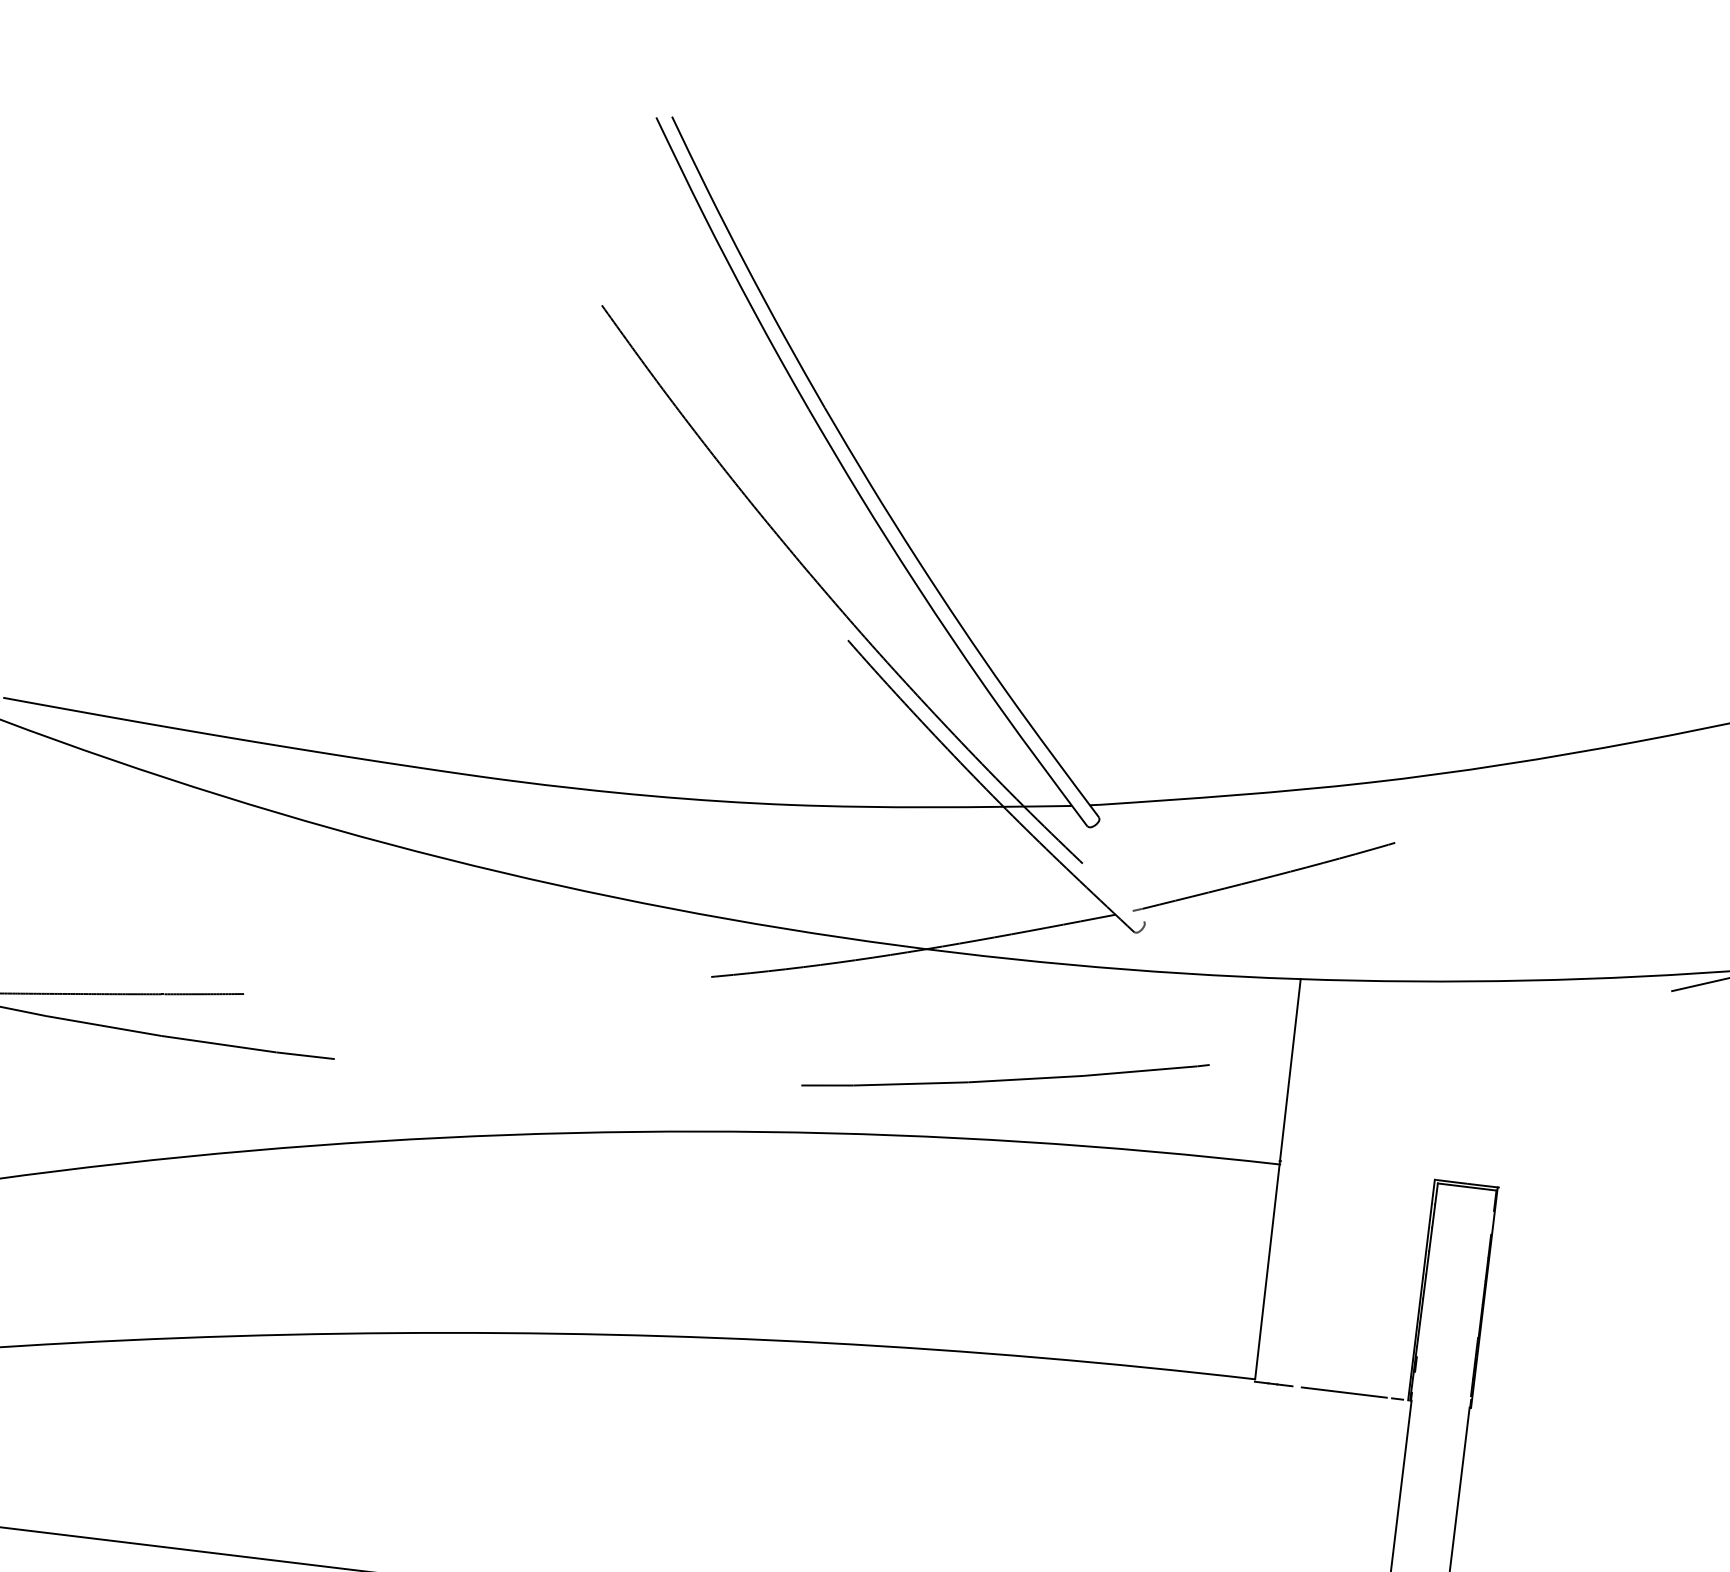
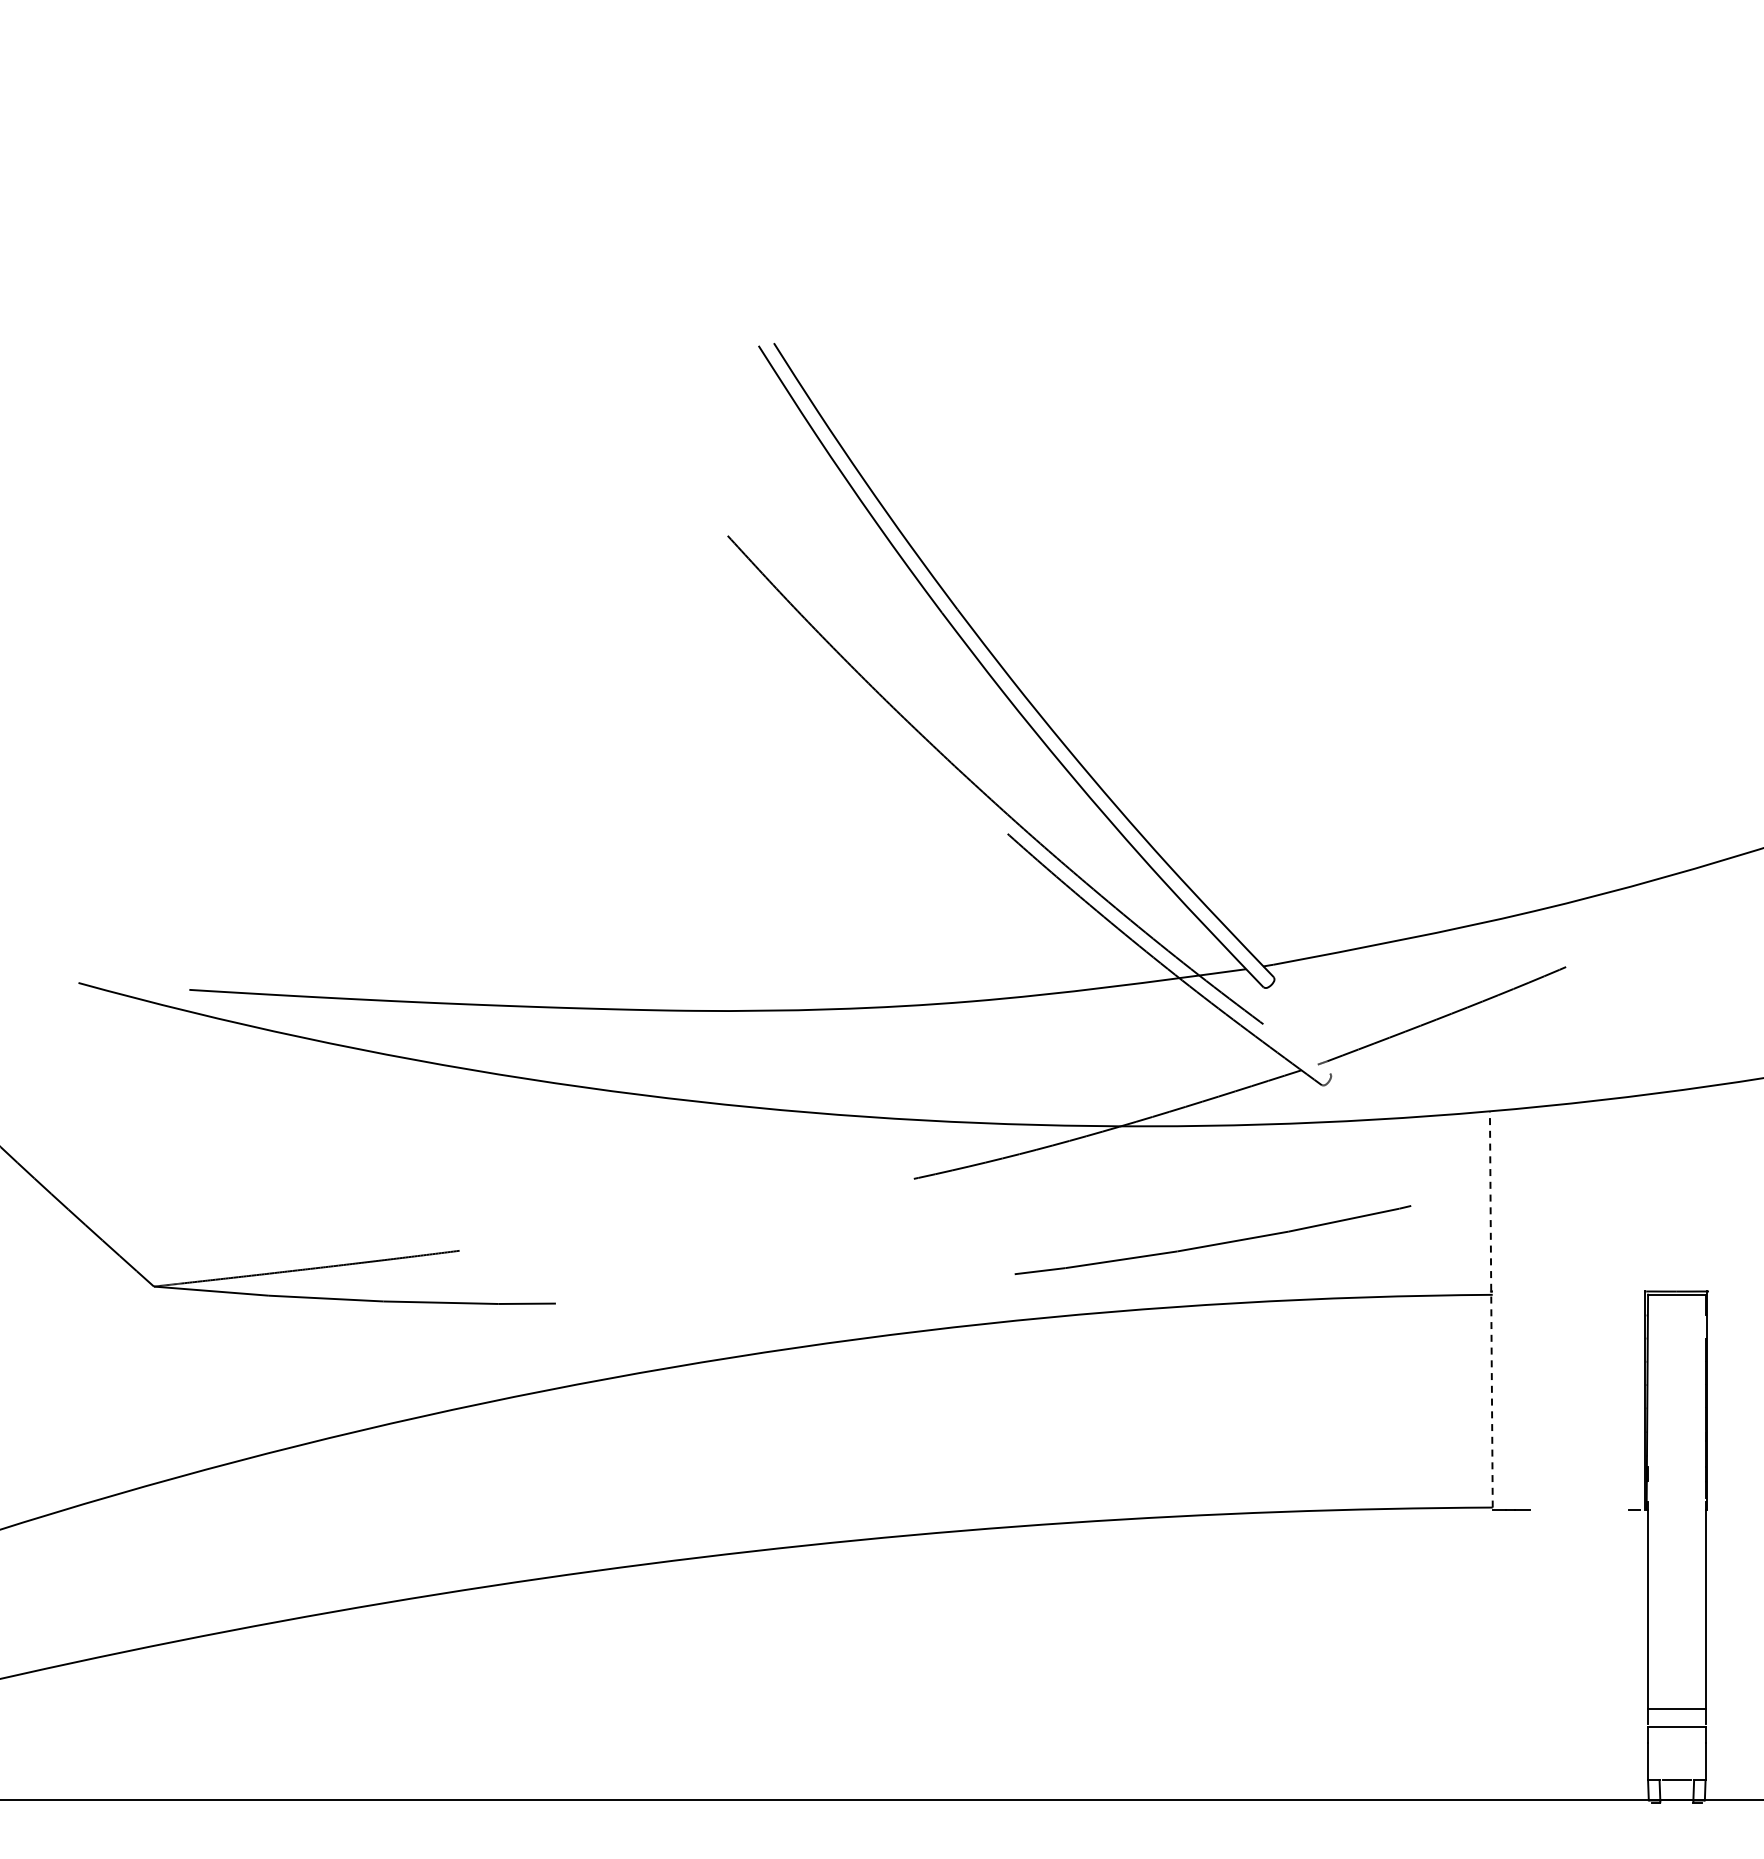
line: (1278, 1178) -> (1491, 1308), solid -> dashed
line: (1344, 1392) -> (1581, 1509), removed

